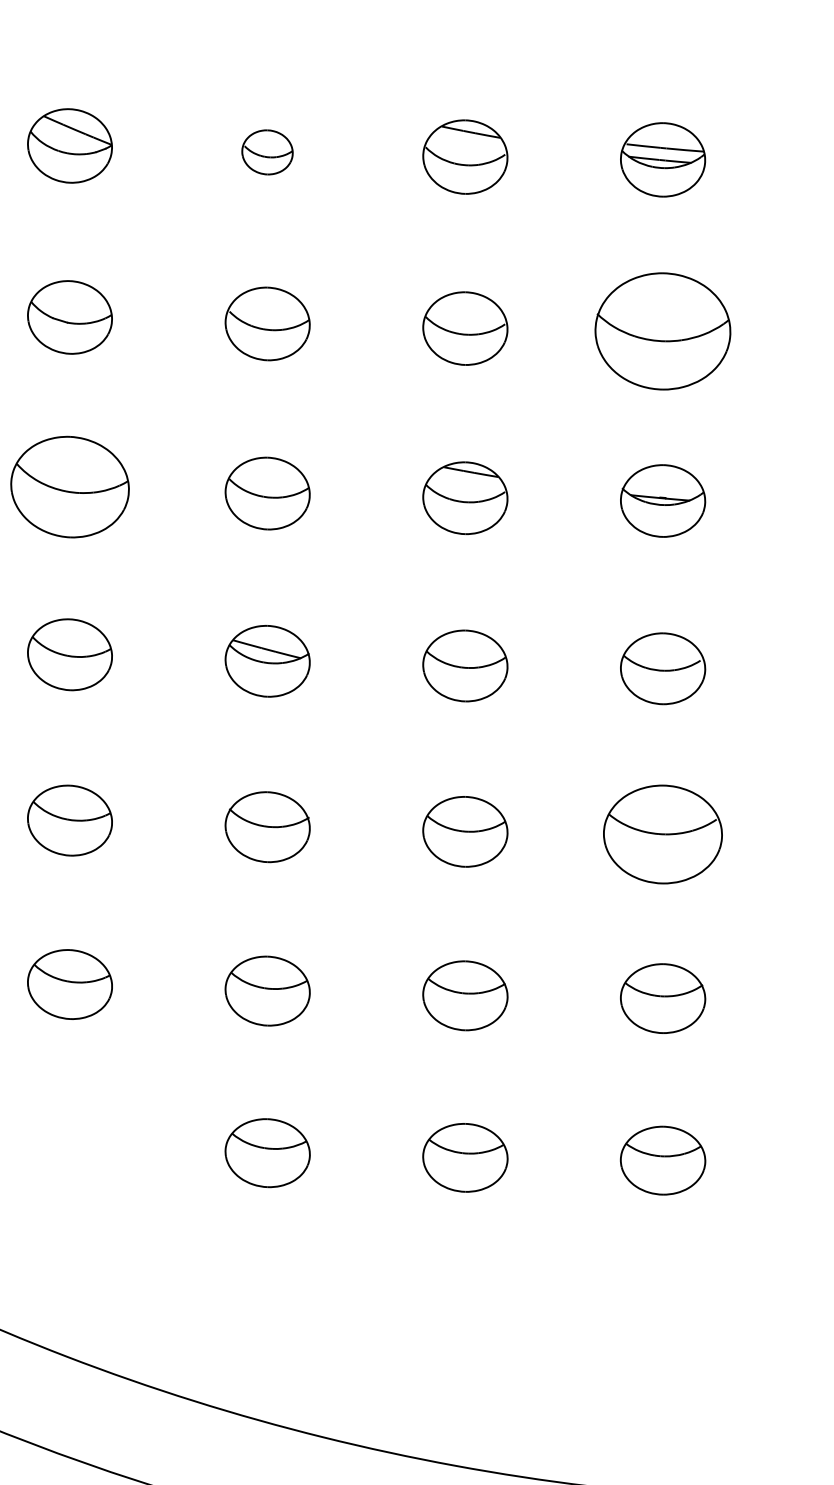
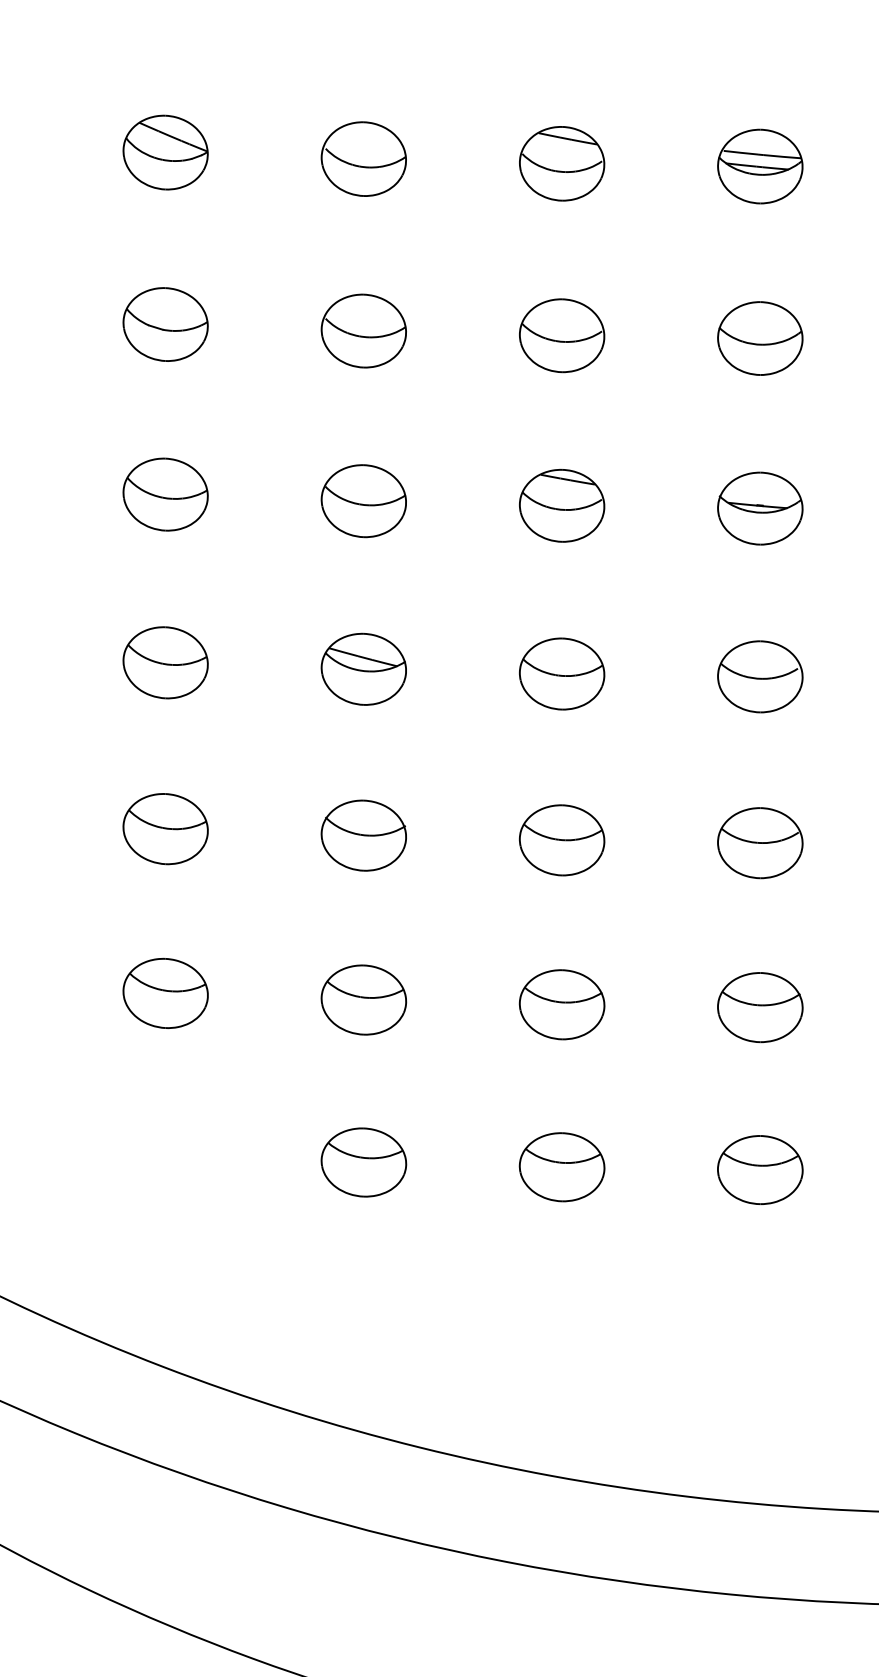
part: (267, 151) -> (363, 158), size x1.67
part: (663, 331) -> (760, 338), size x0.62
part: (69, 486) -> (165, 494), size x0.71
part: (663, 834) -> (760, 843), size x0.71

